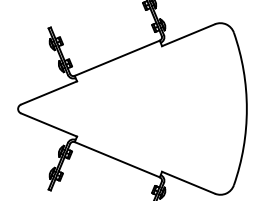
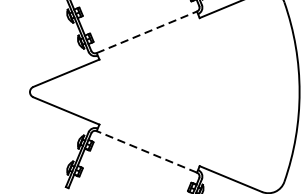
line: (117, 58) -> (147, 32), solid -> dashed
line: (116, 159) -> (145, 151), solid -> dashed

